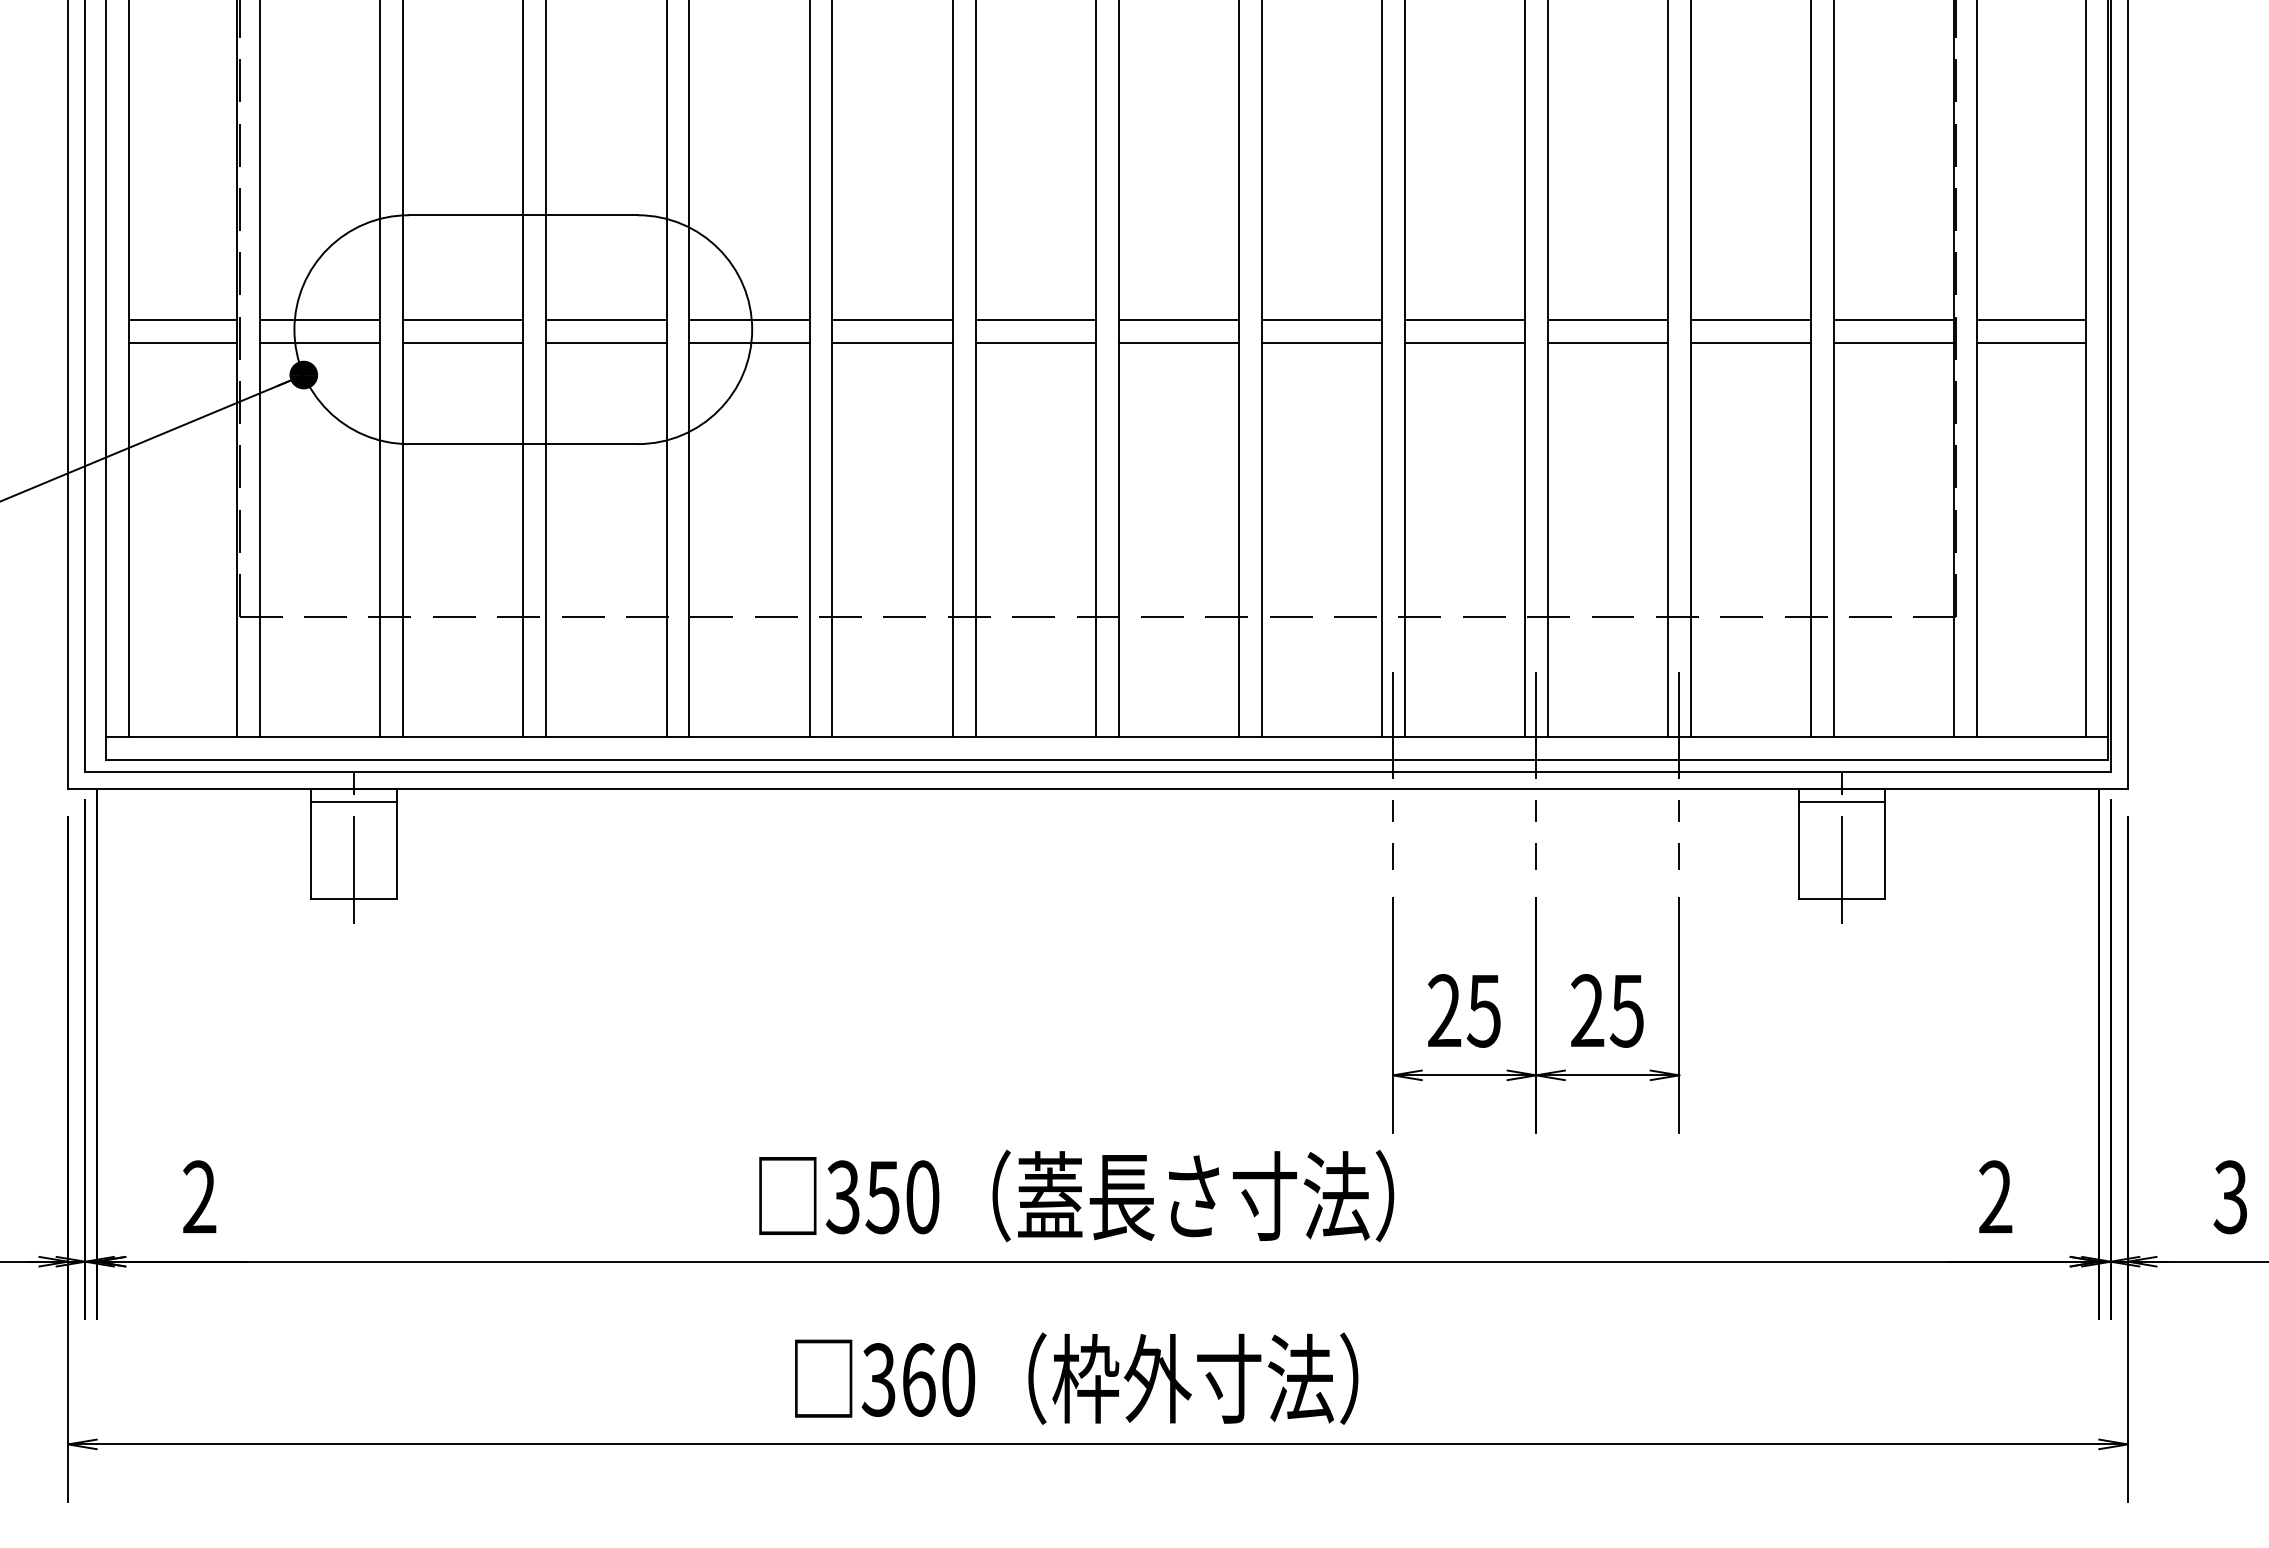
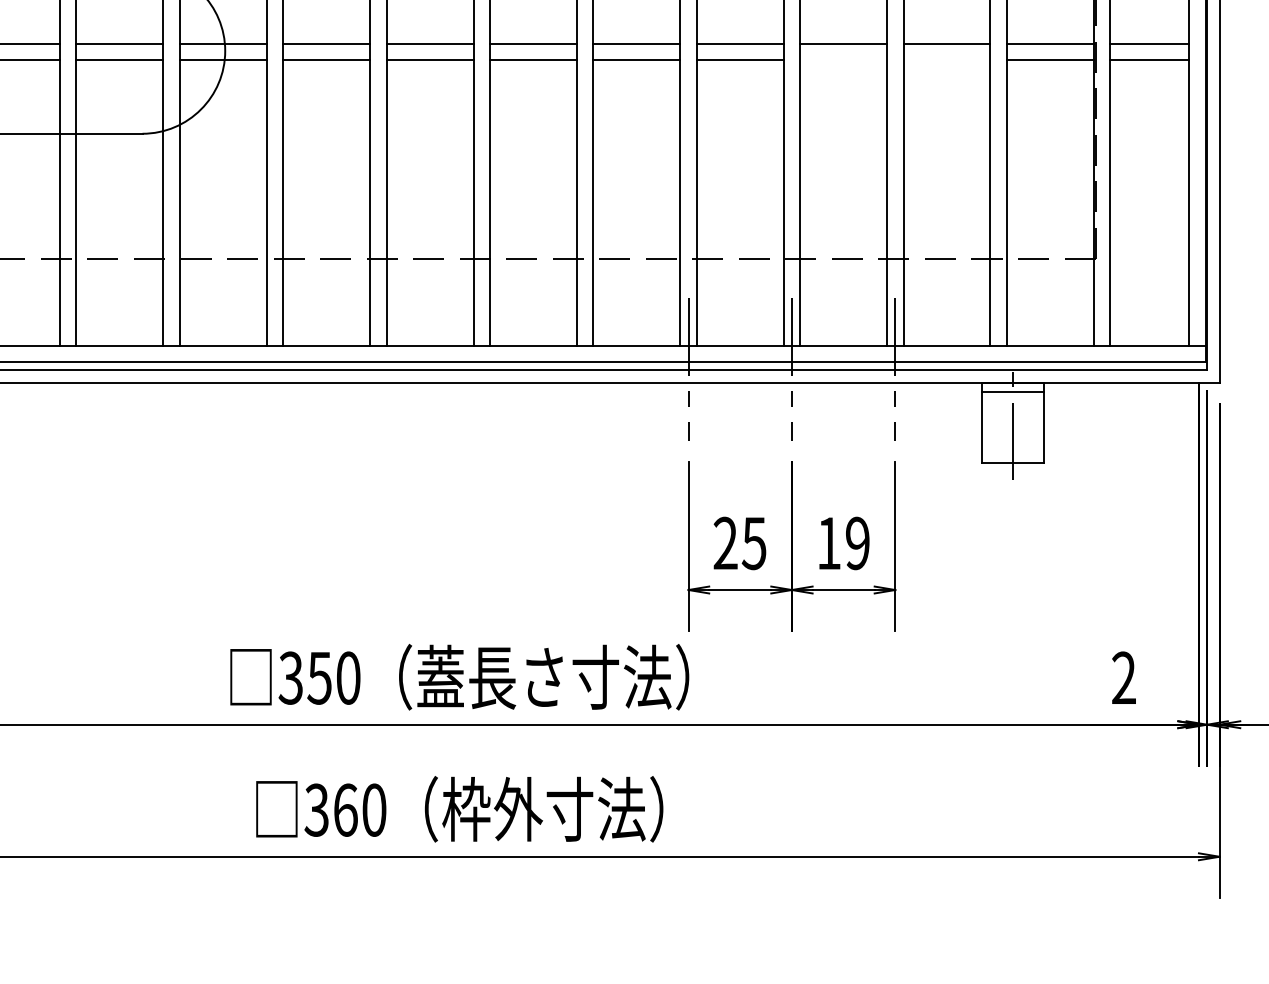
line: (1607, 342) -> (843, 60), removed
line: (1750, 342) -> (946, 60), removed
text: (1607, 1010) -> (843, 543), 25 -> 19

